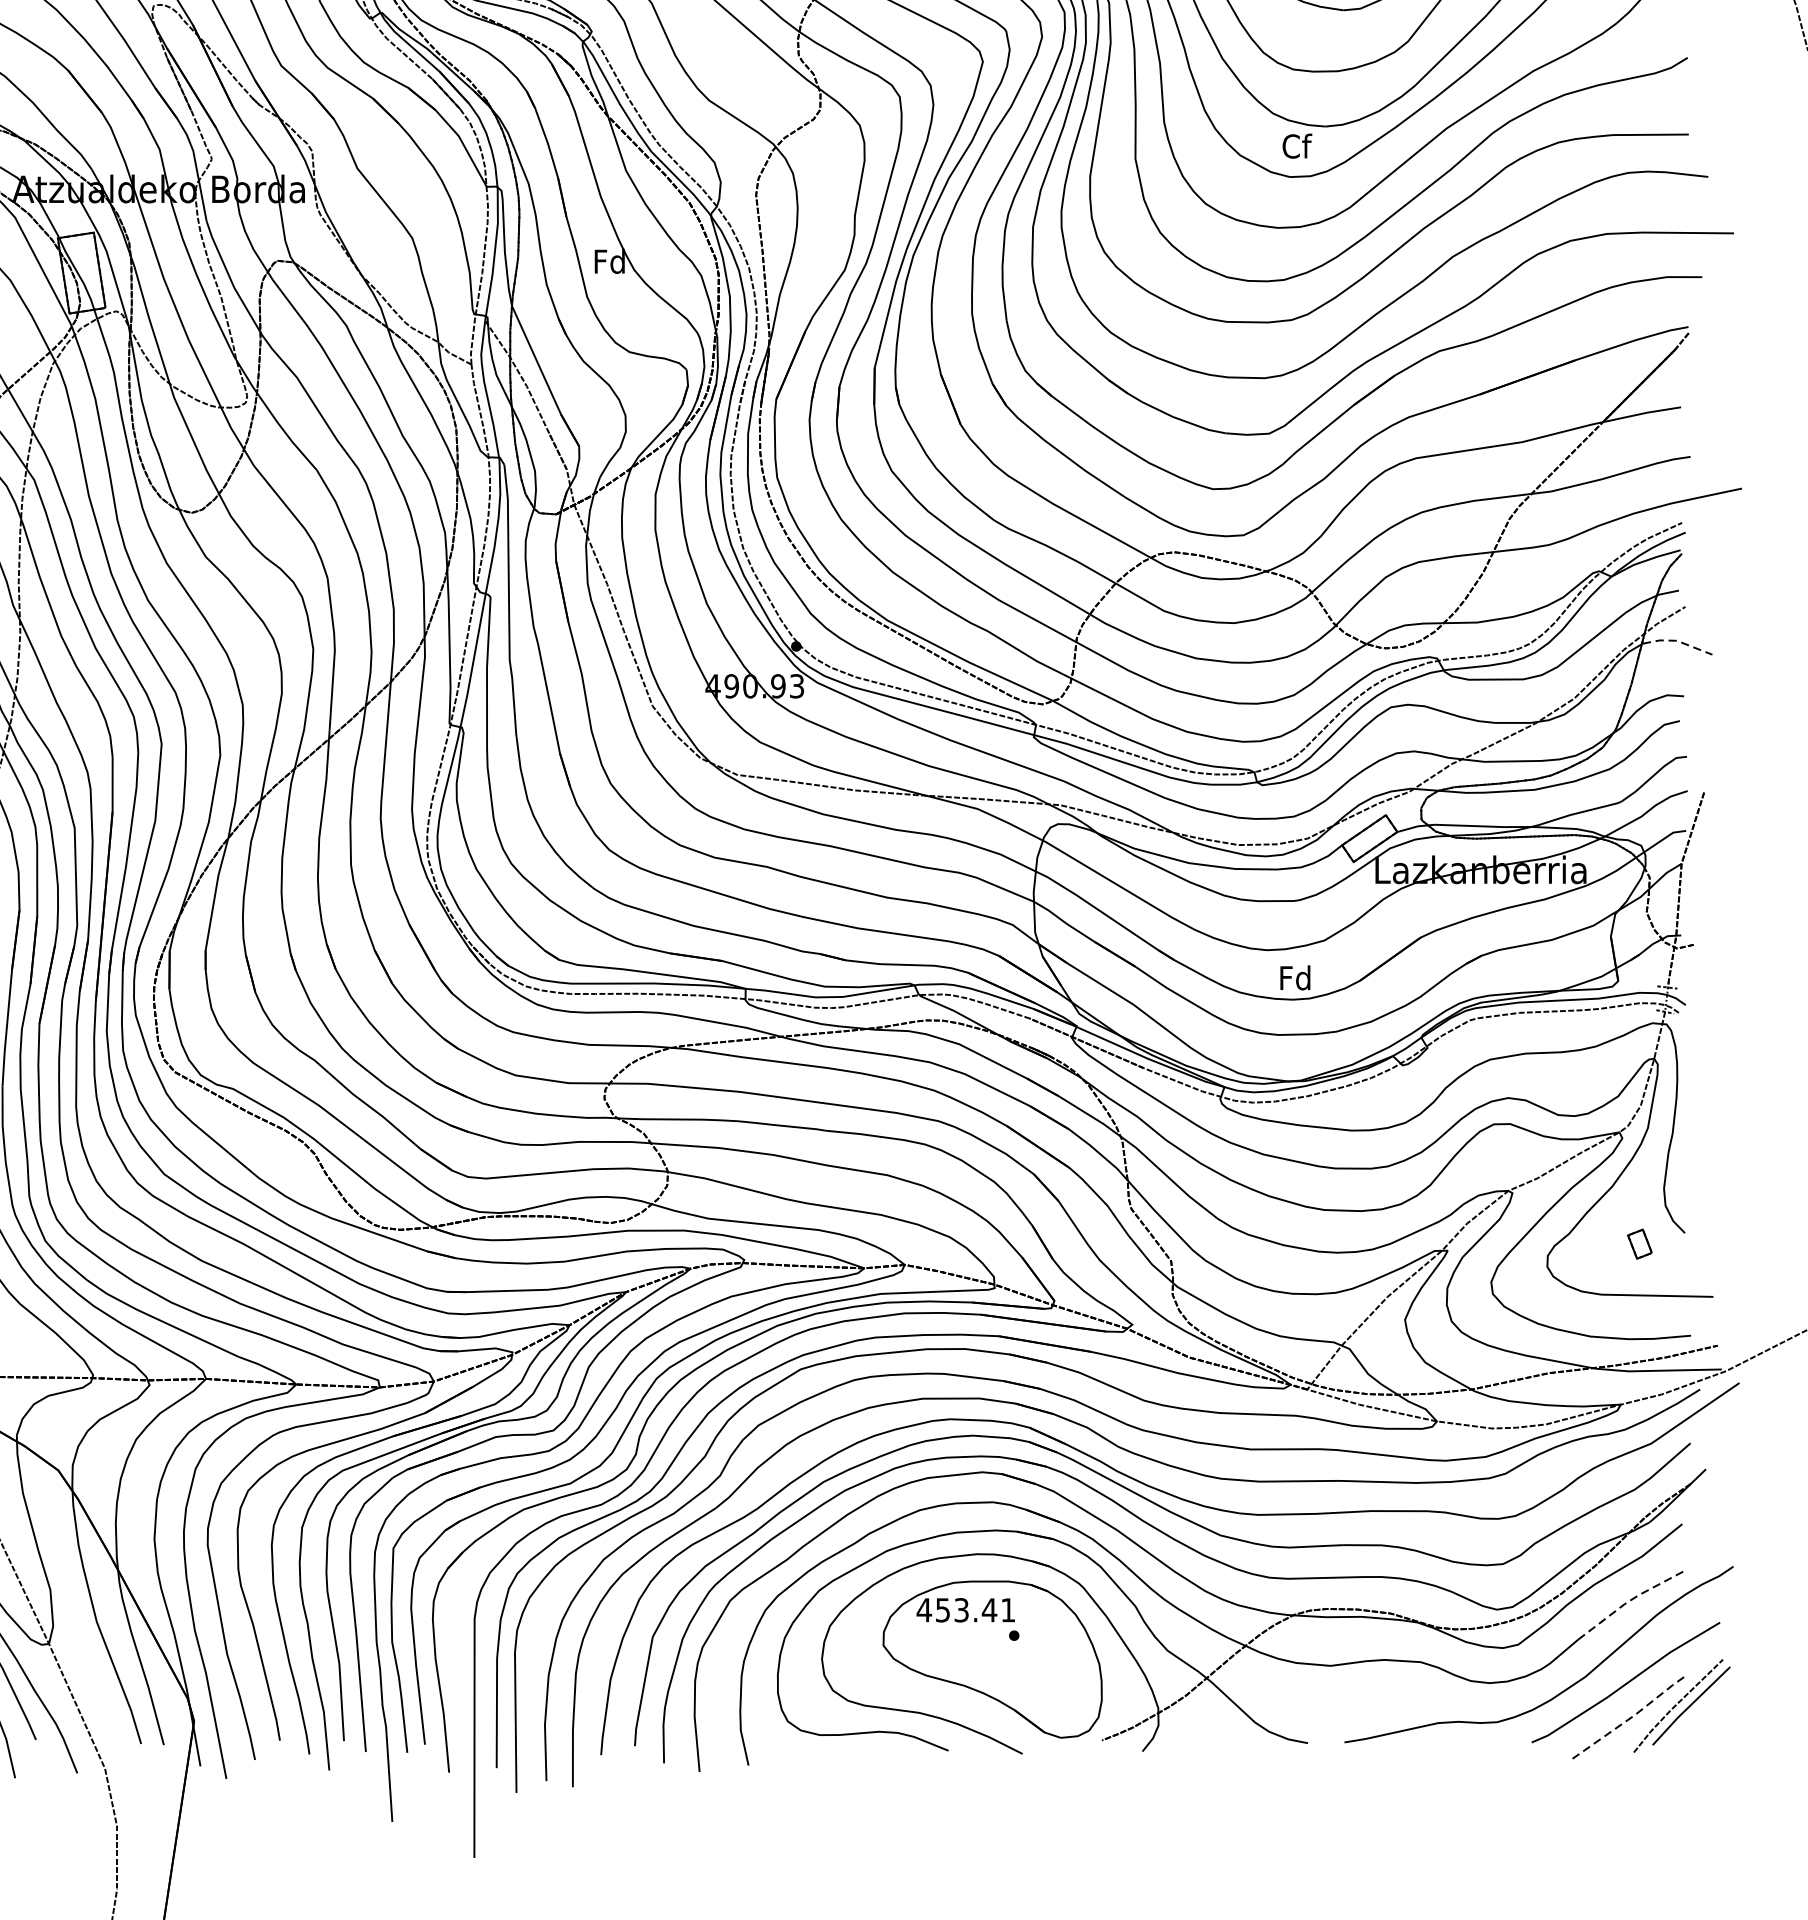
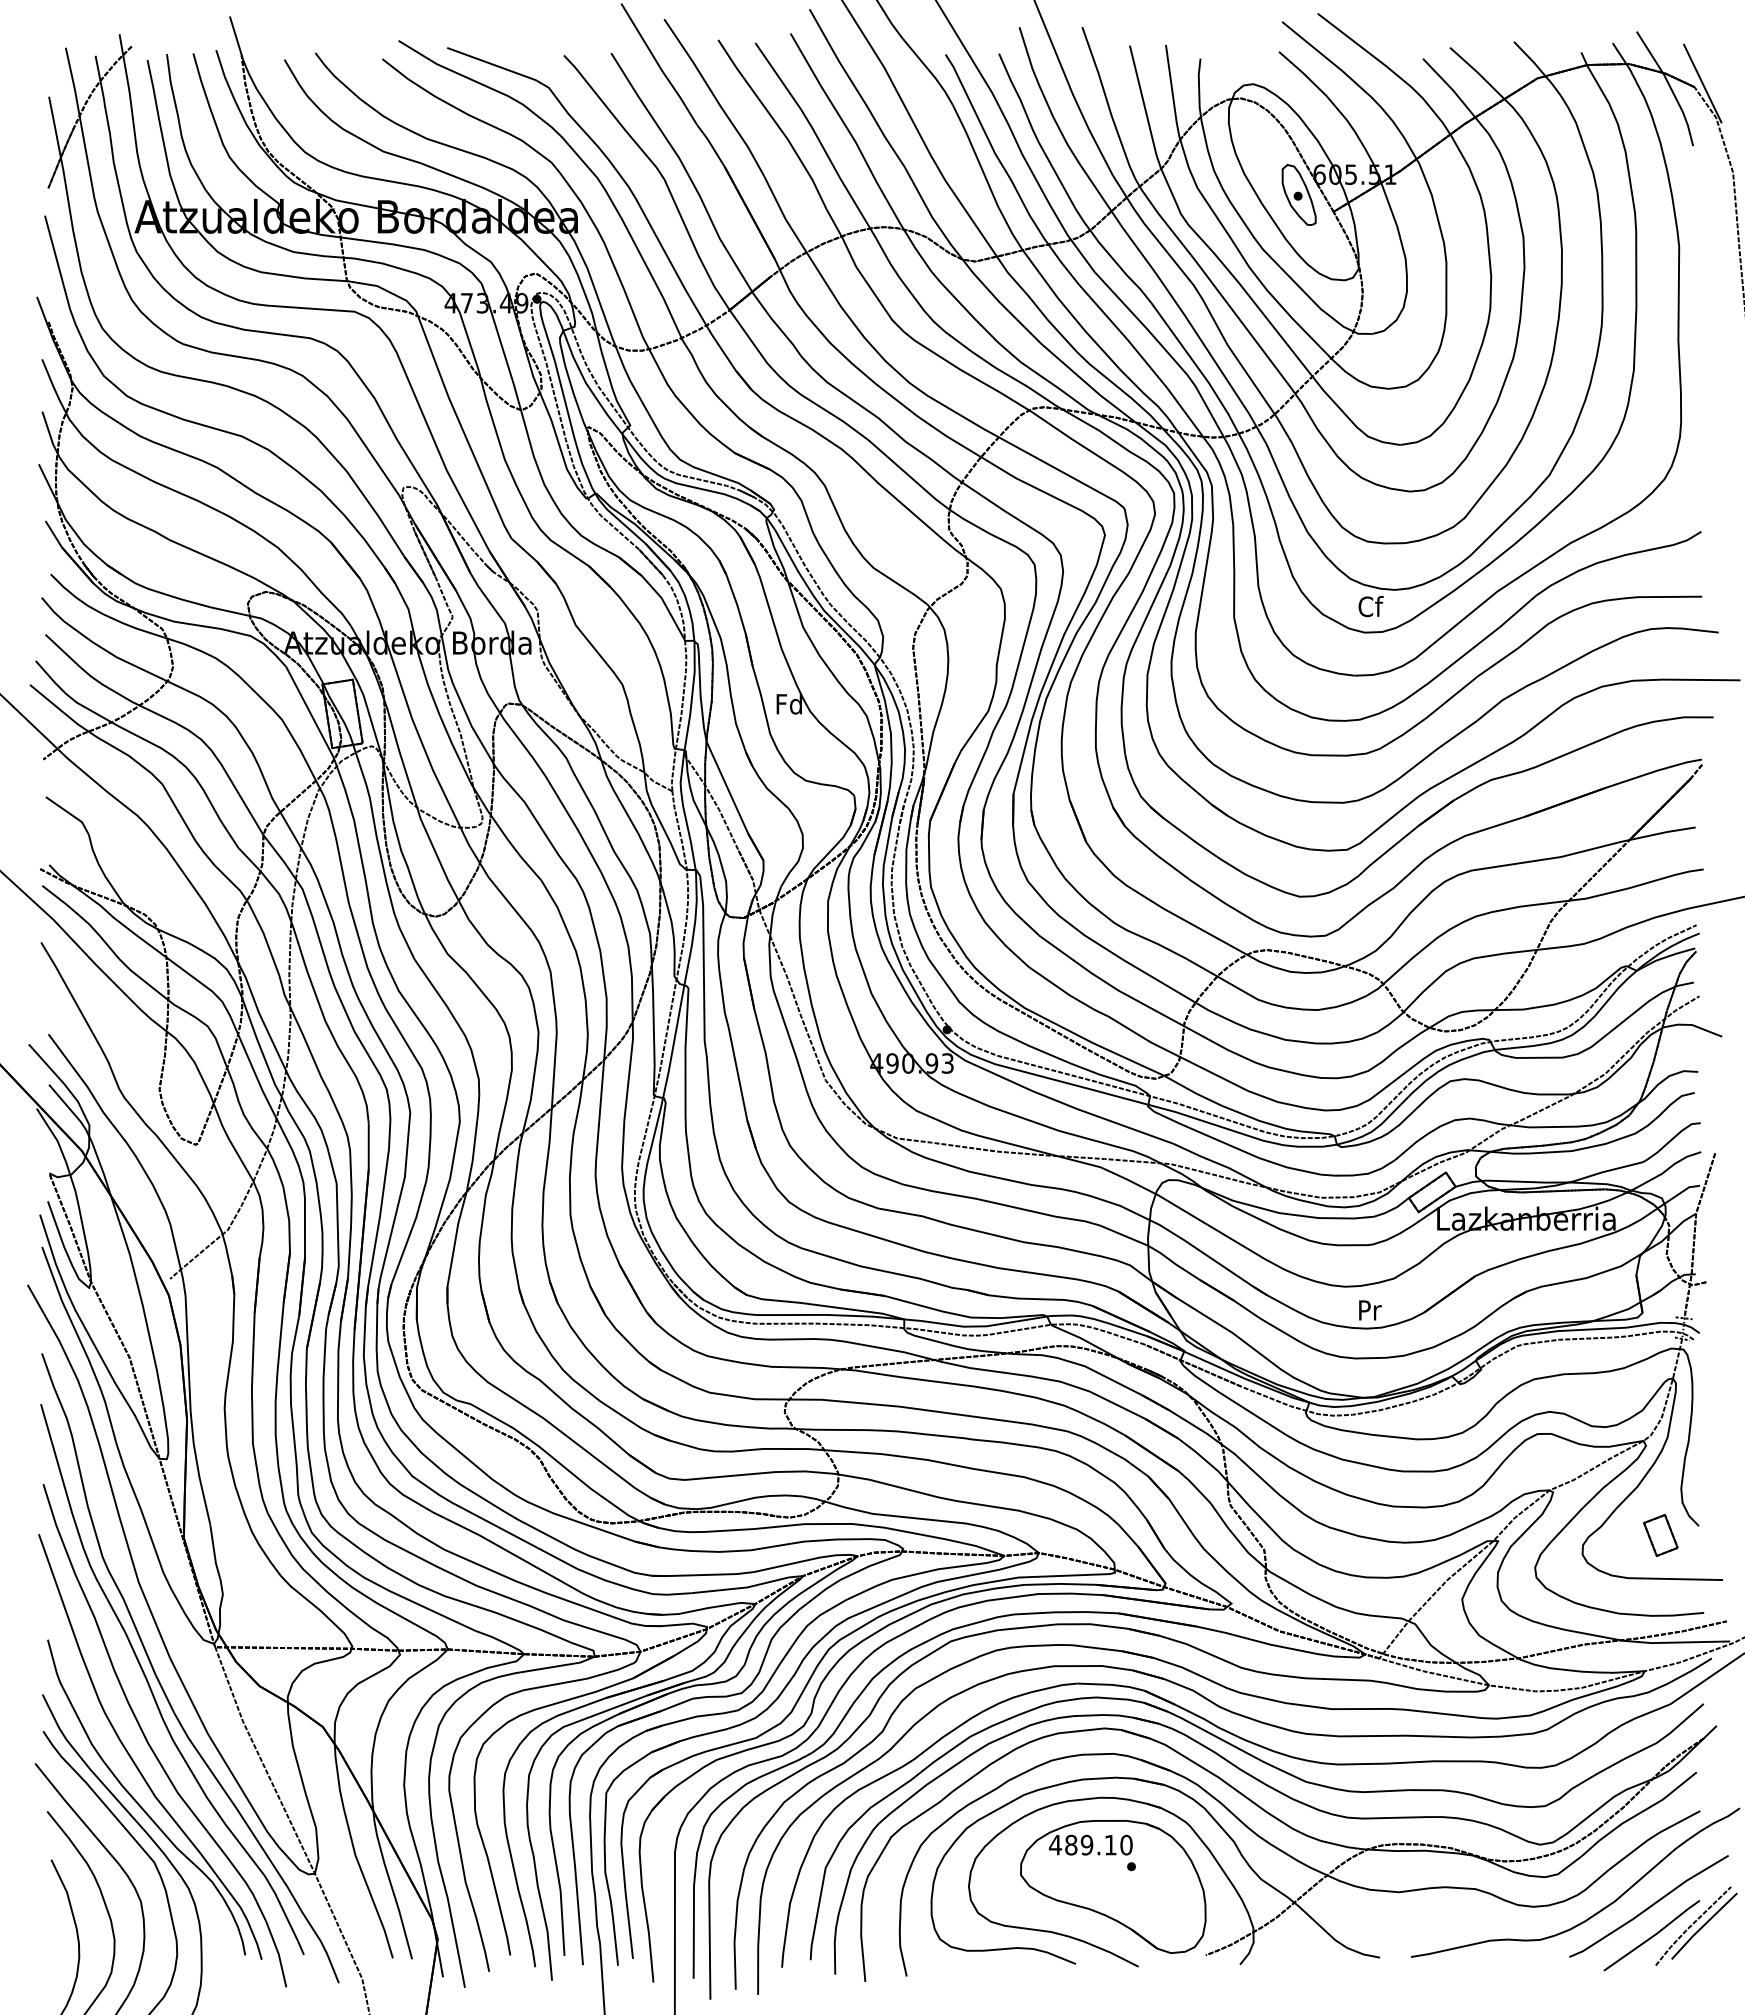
line: (1678, 641) -> (1693, 1025), dashed -> solid
text: (1294, 977) -> (1368, 1309), Fd -> Pr
part: (1639, 1244) -> (1660, 1535), size x1.67
line: (1631, 1599) -> (1653, 1836), dashed -> solid
text: (975, 1609) -> (1098, 1844), 453.41 -> 489.10
line: (1632, 1717) -> (1654, 1935), dashed -> solid

